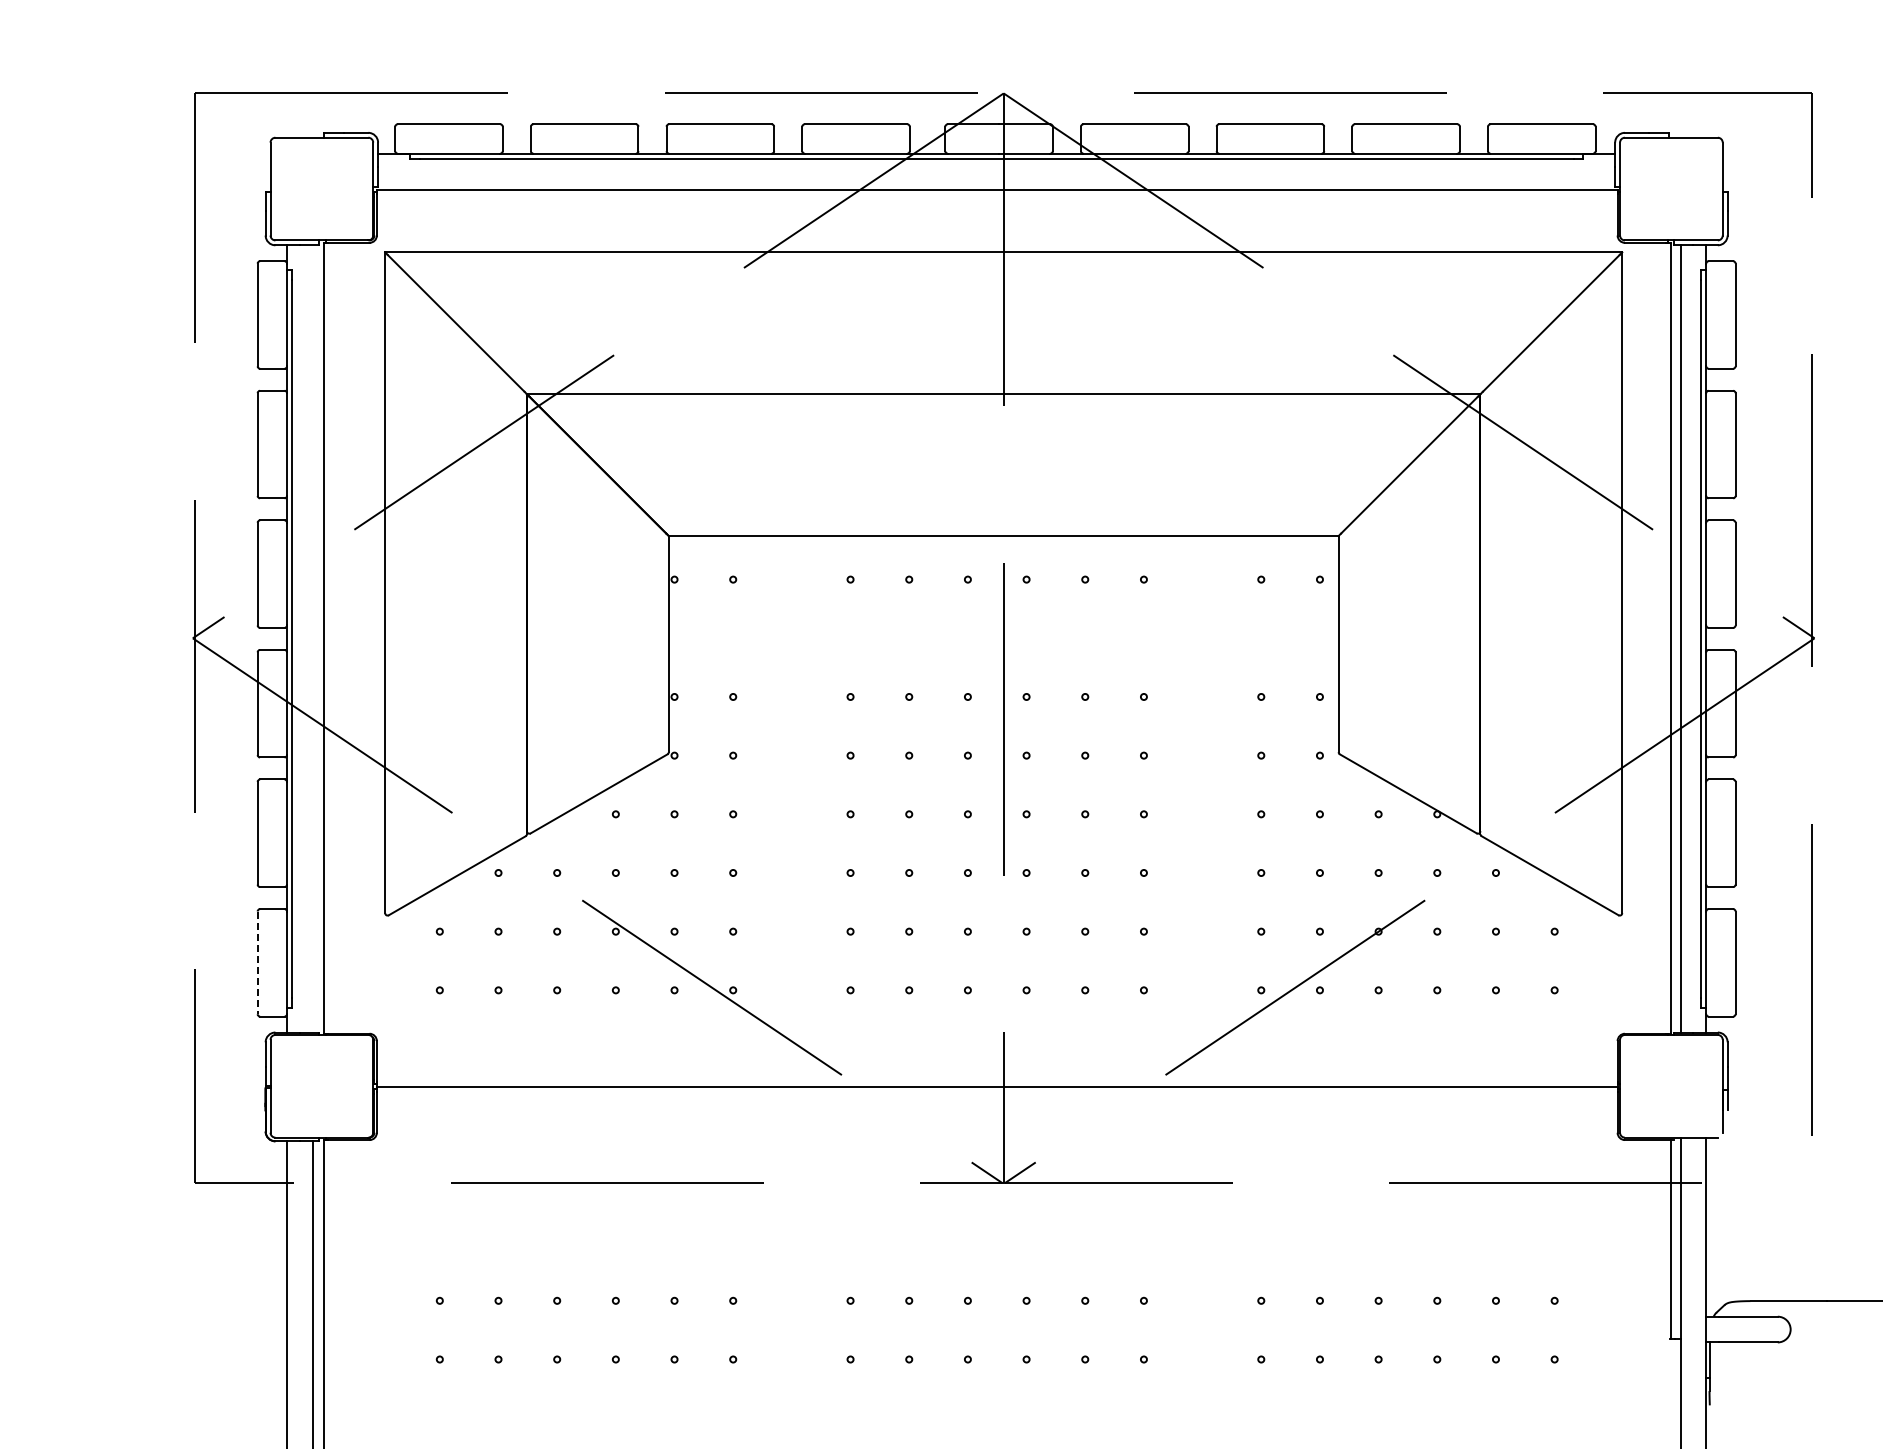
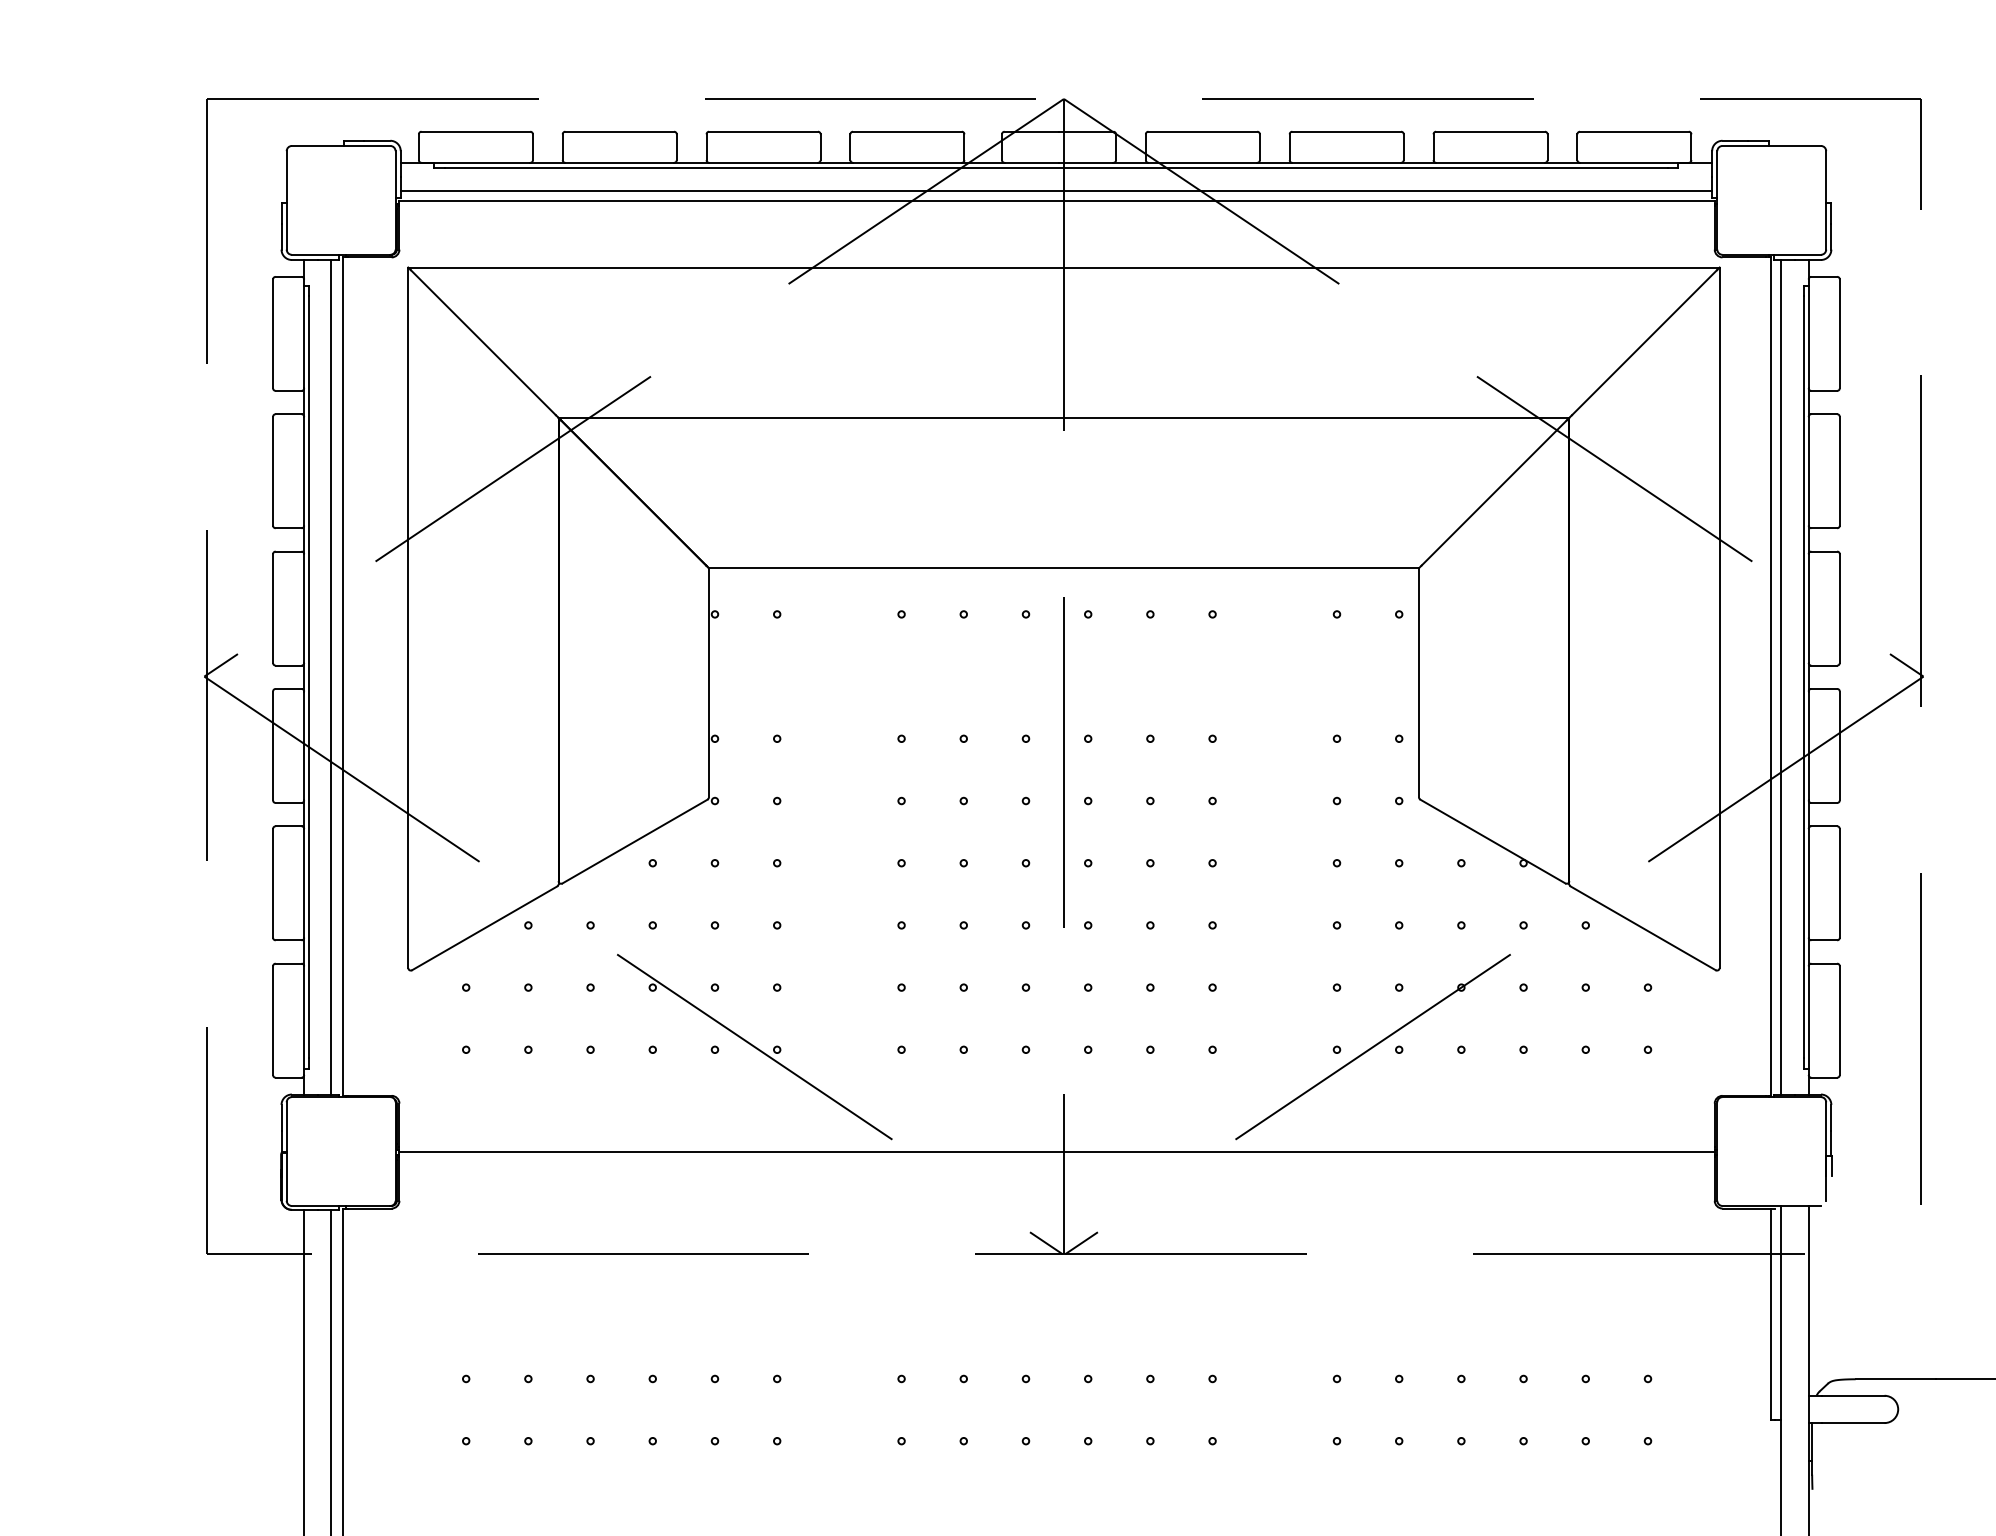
line: (996, 179) -> (1056, 190), added
line: (312, 638) -> (331, 676), added
line: (257, 963) -> (272, 1021), dashed -> solid

